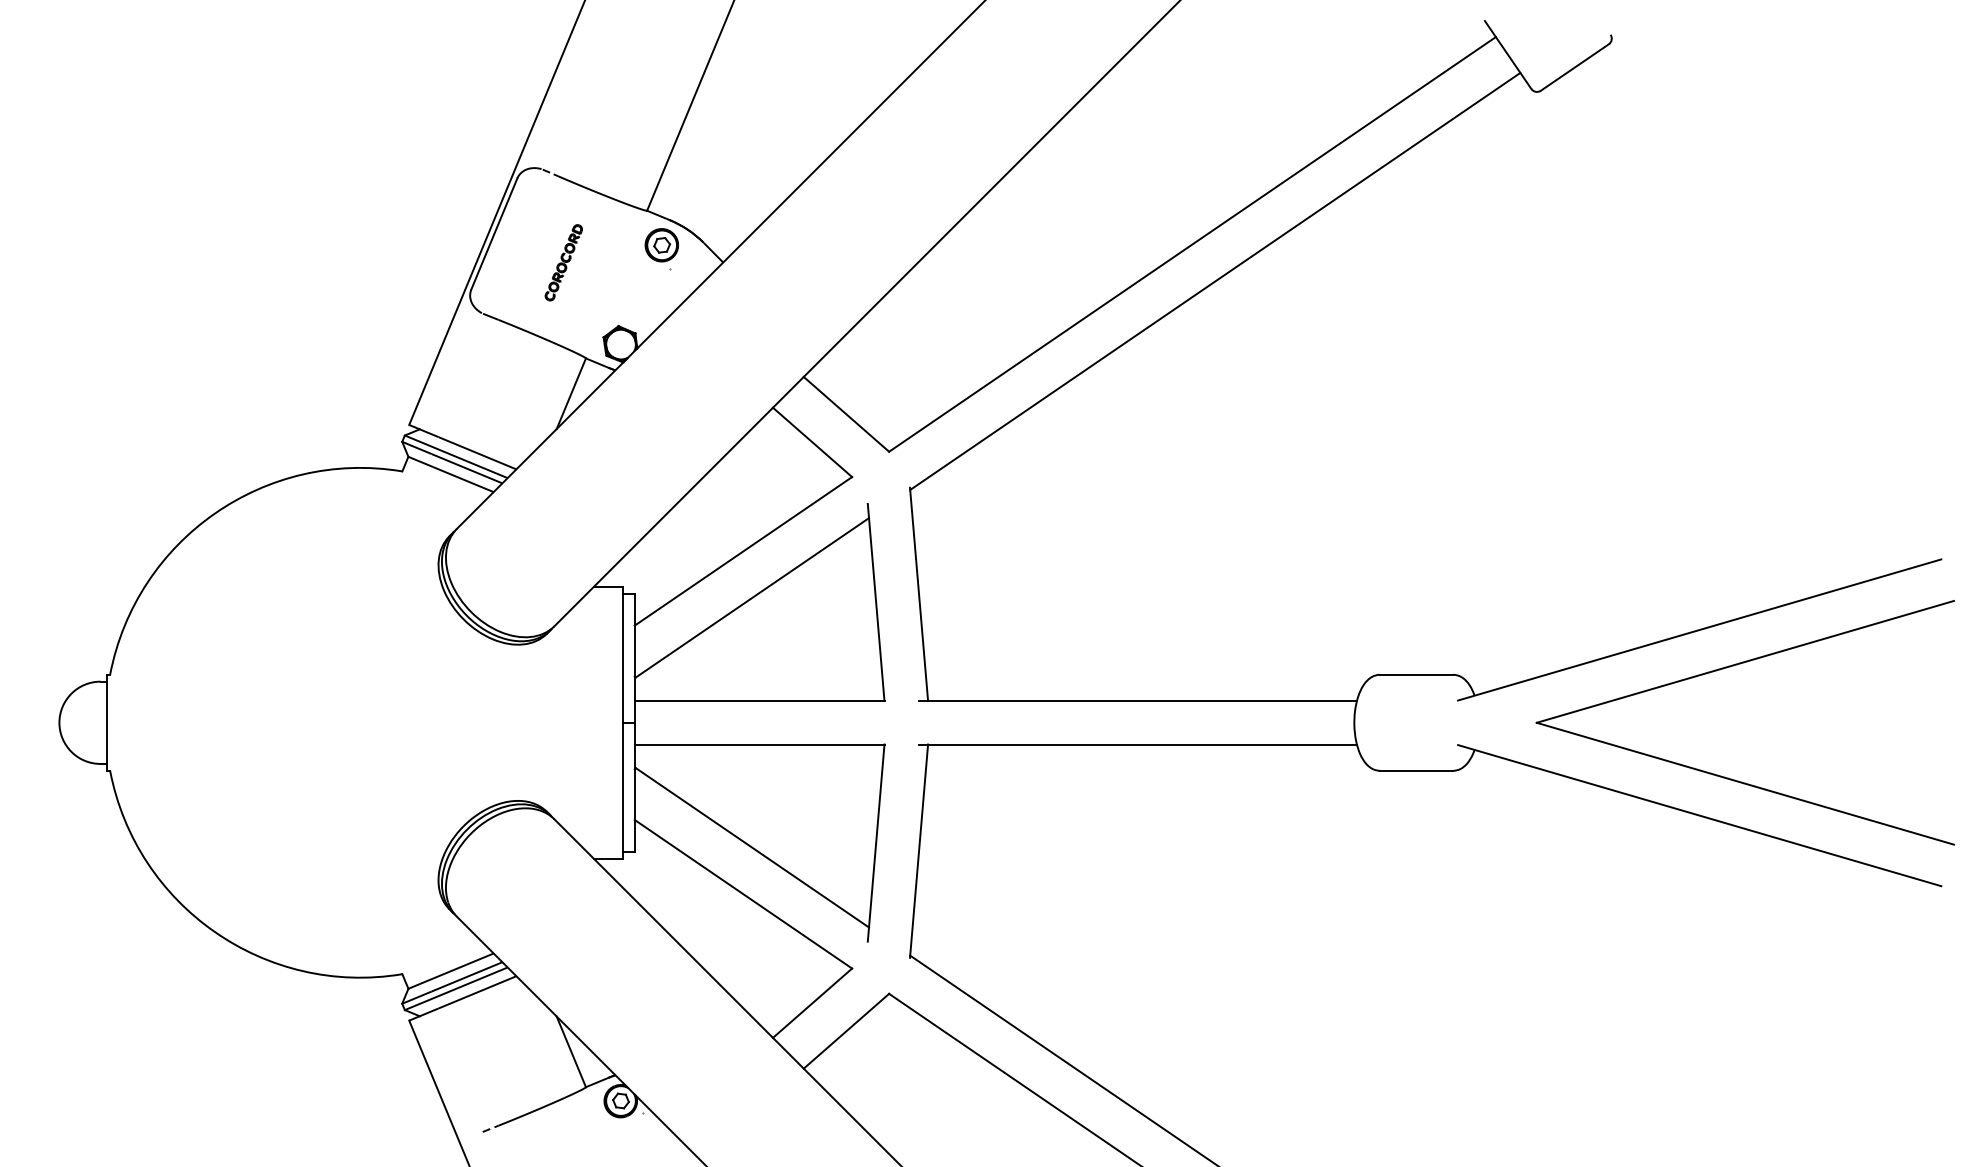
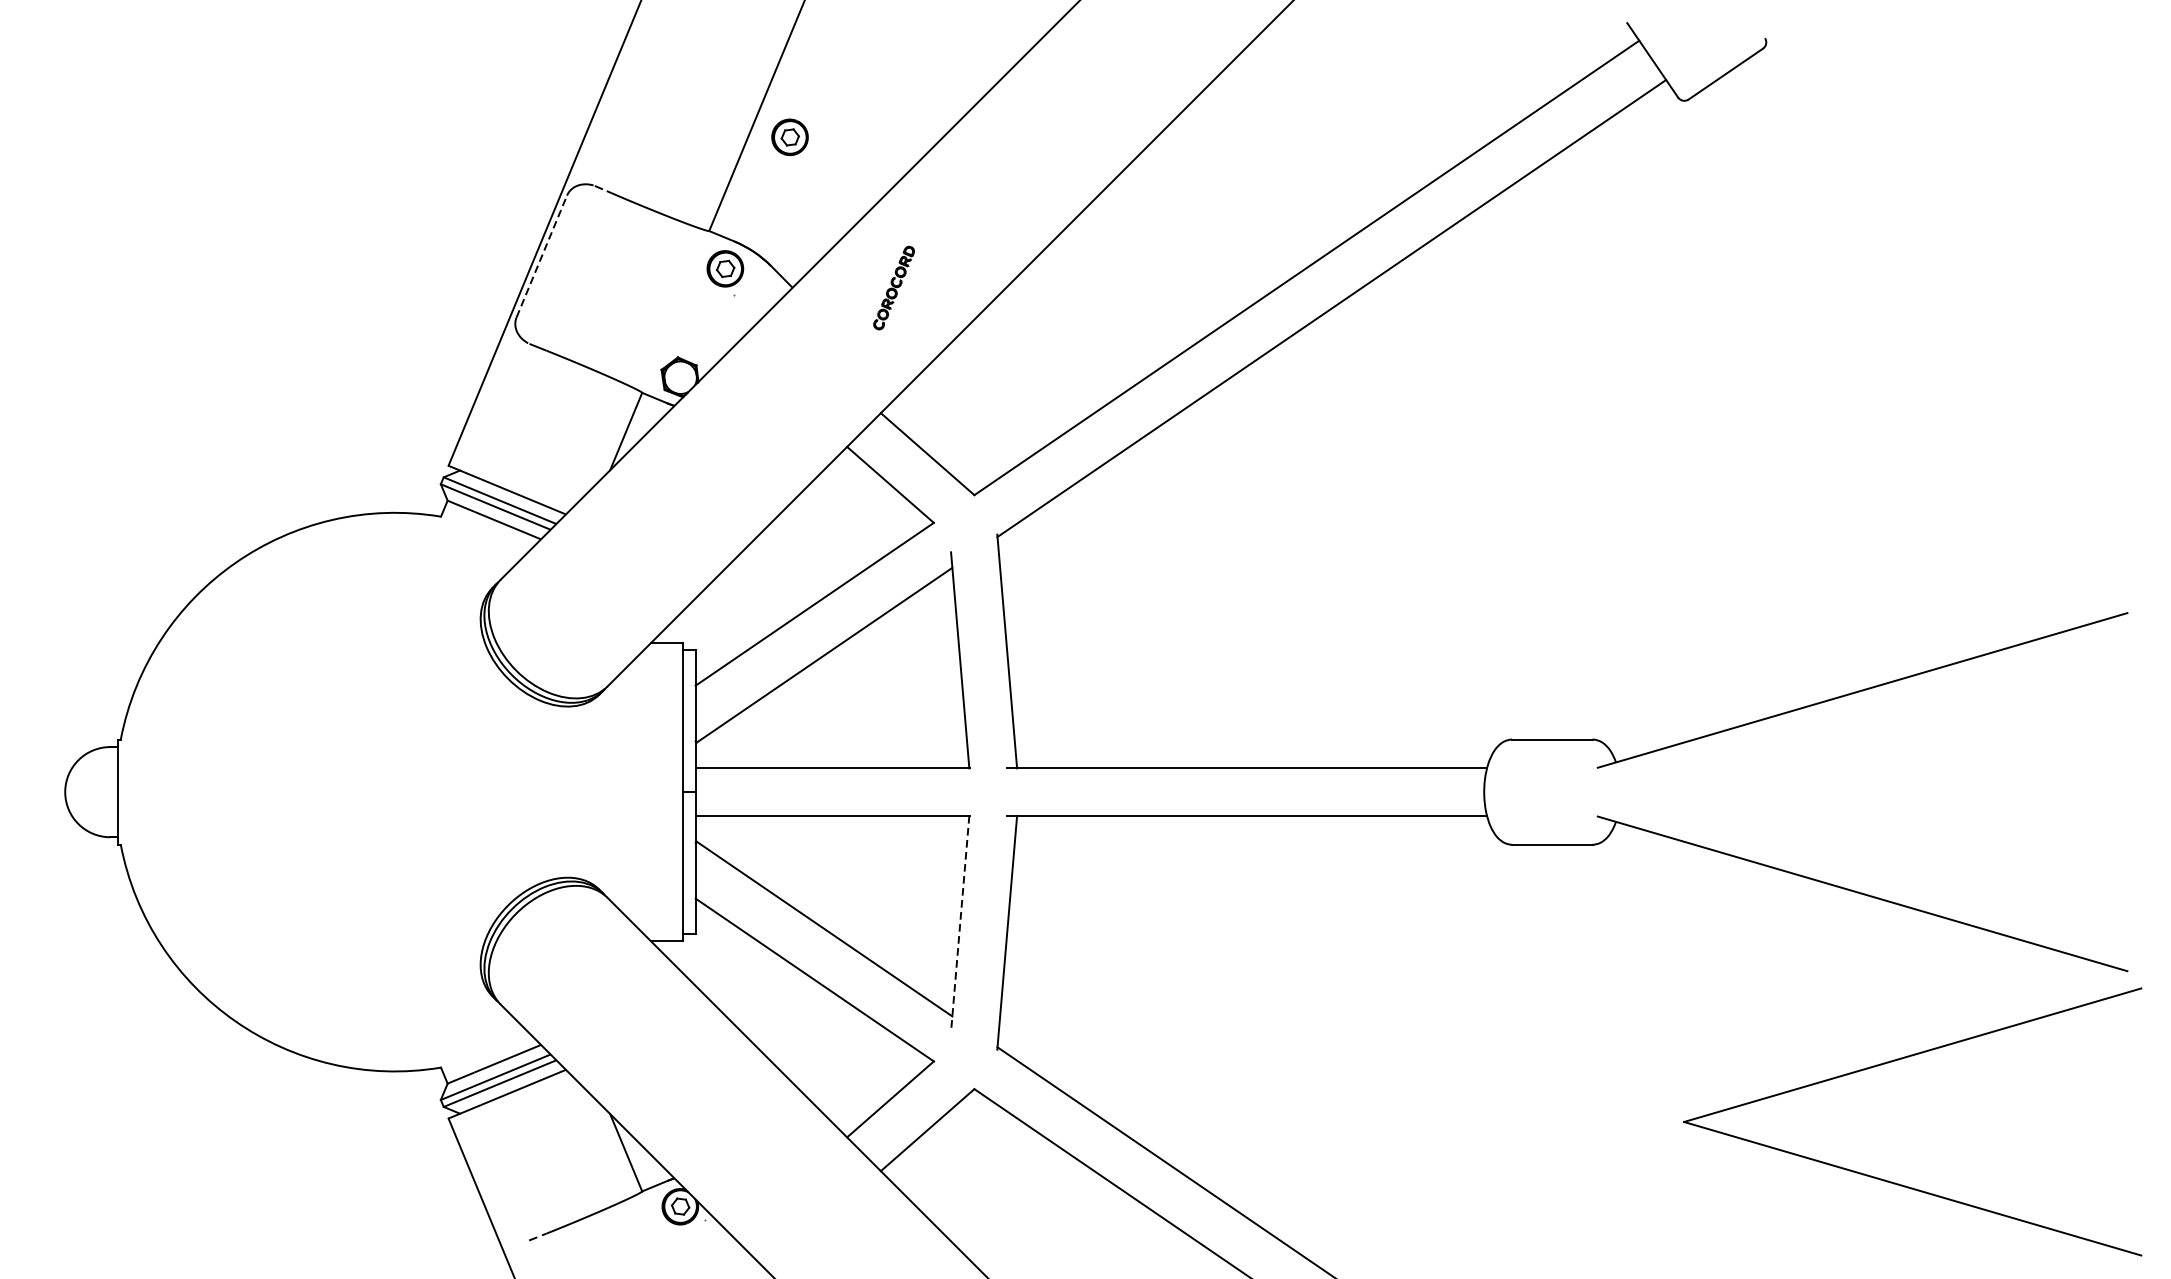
part: (720, 125) -> (789, 137), added
line: (494, 233) -> (541, 255), solid -> dashed
part: (563, 262) -> (893, 287), moved
part: (1730, 667) -> (1896, 1061), moved
line: (876, 843) -> (960, 924), solid -> dashed

